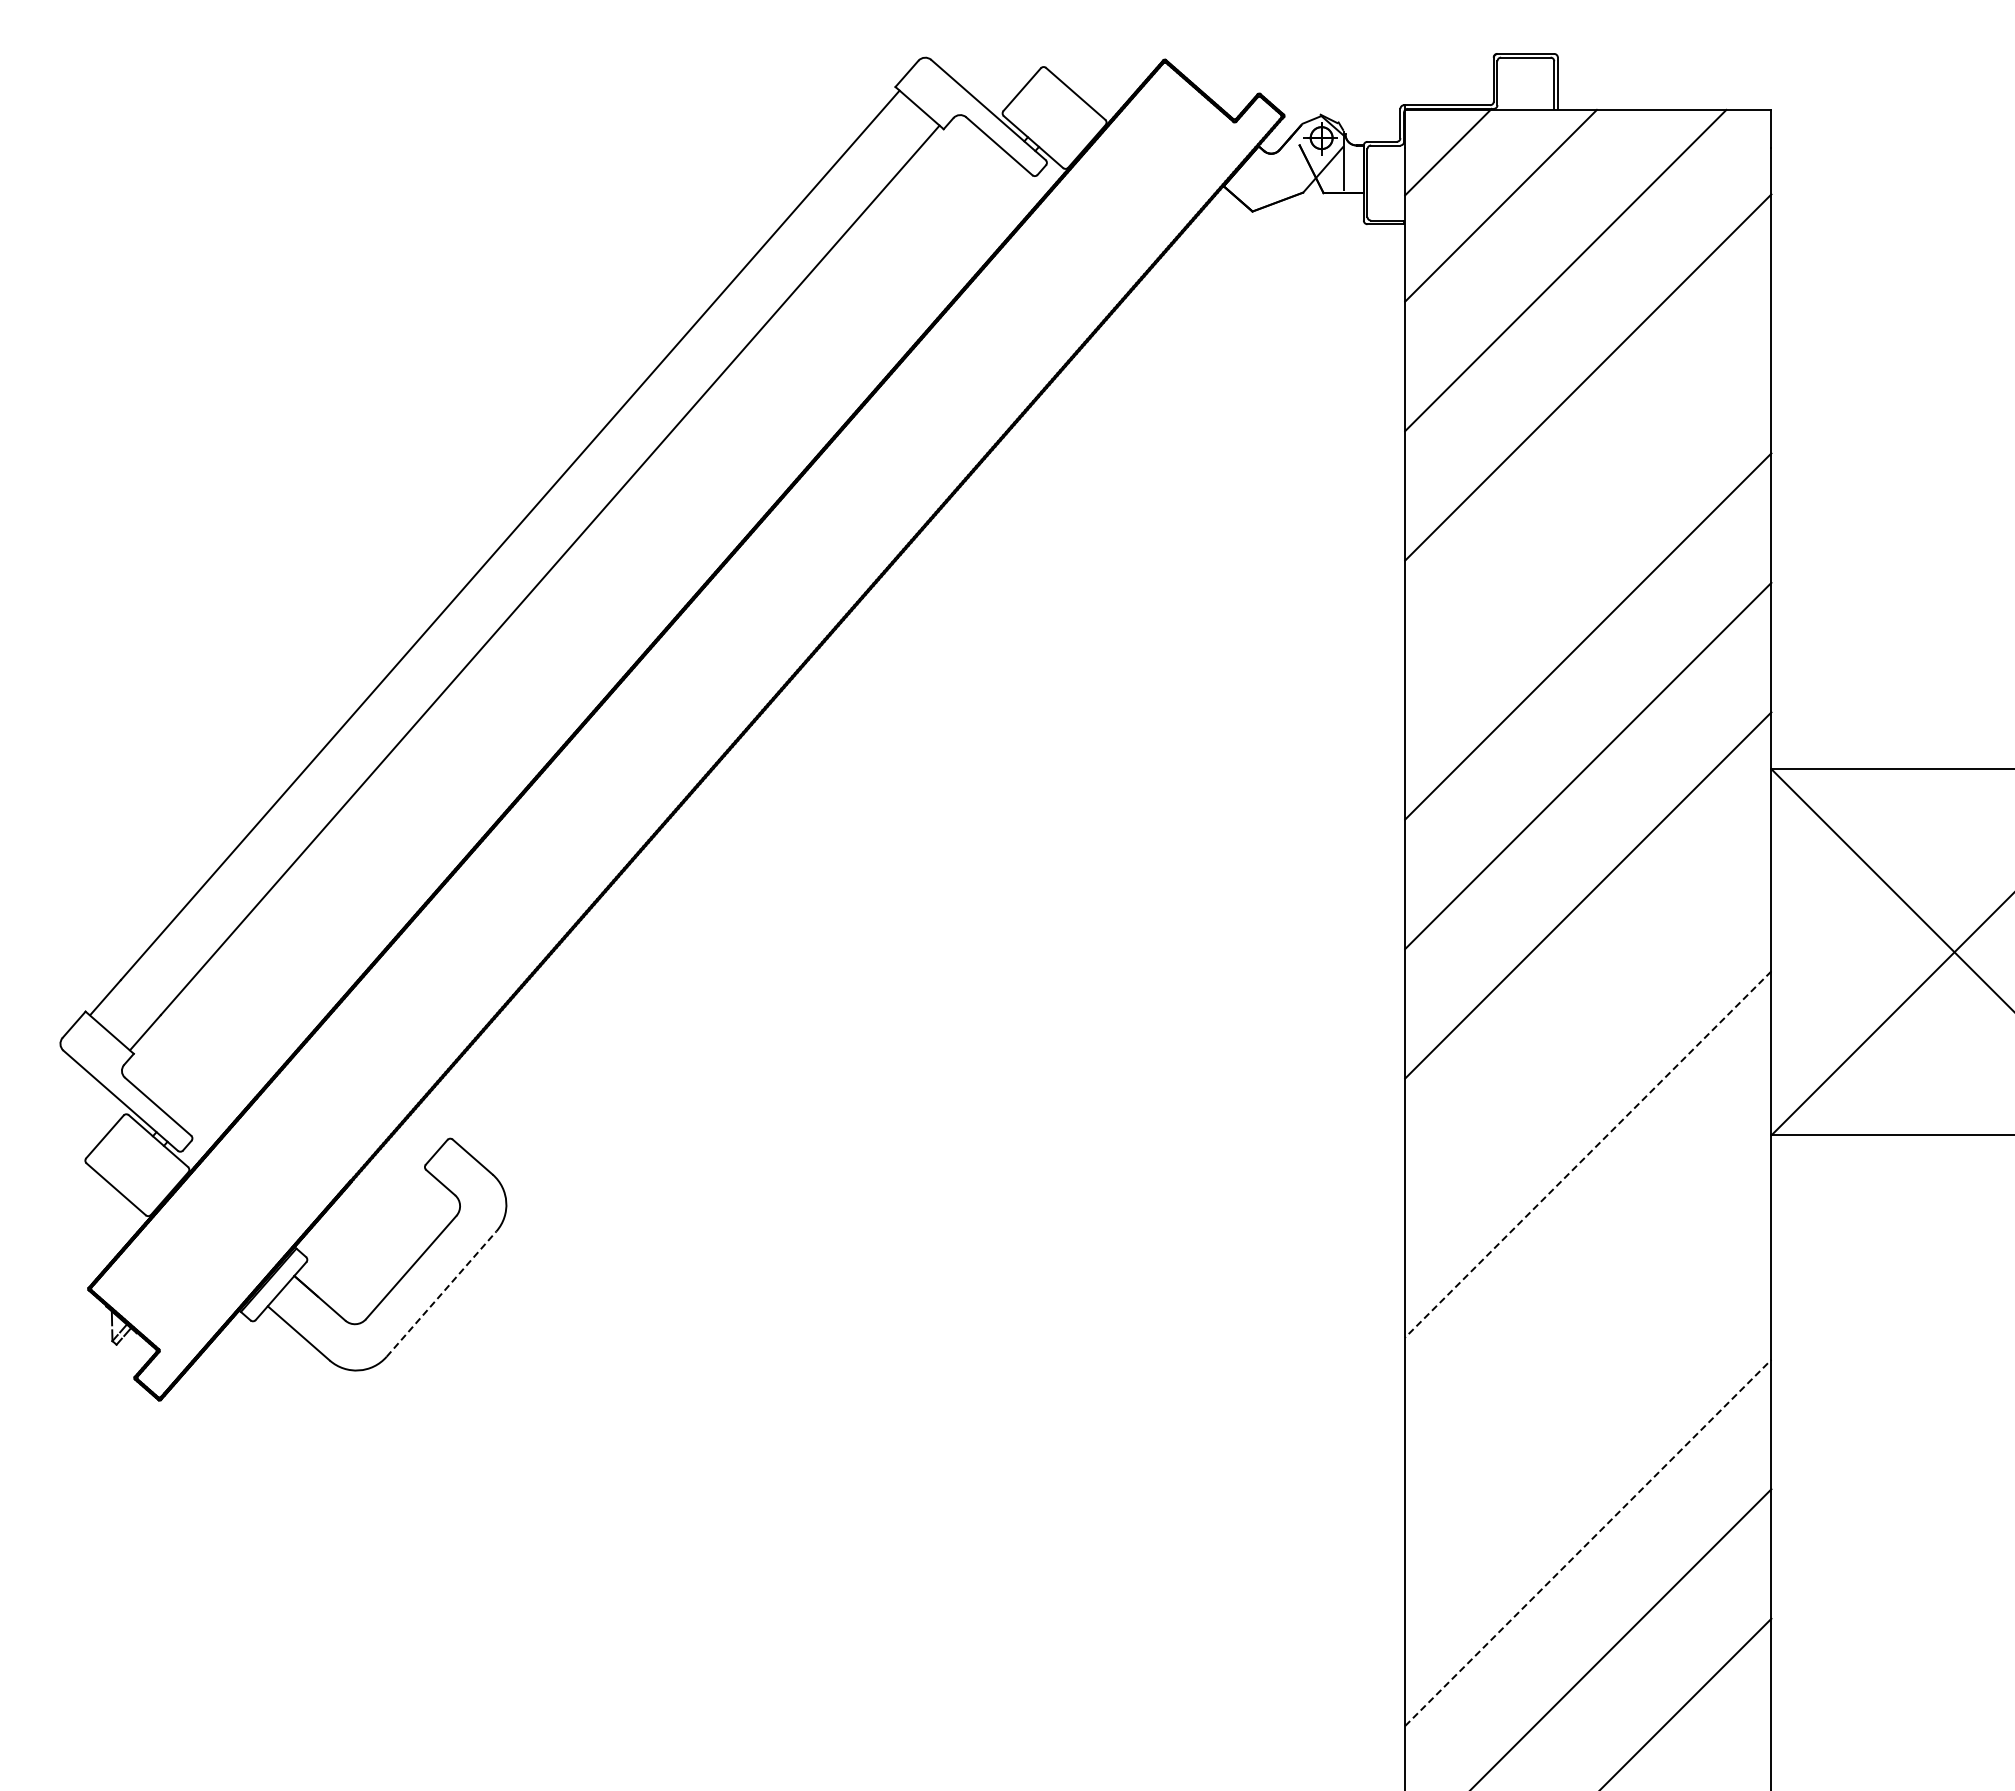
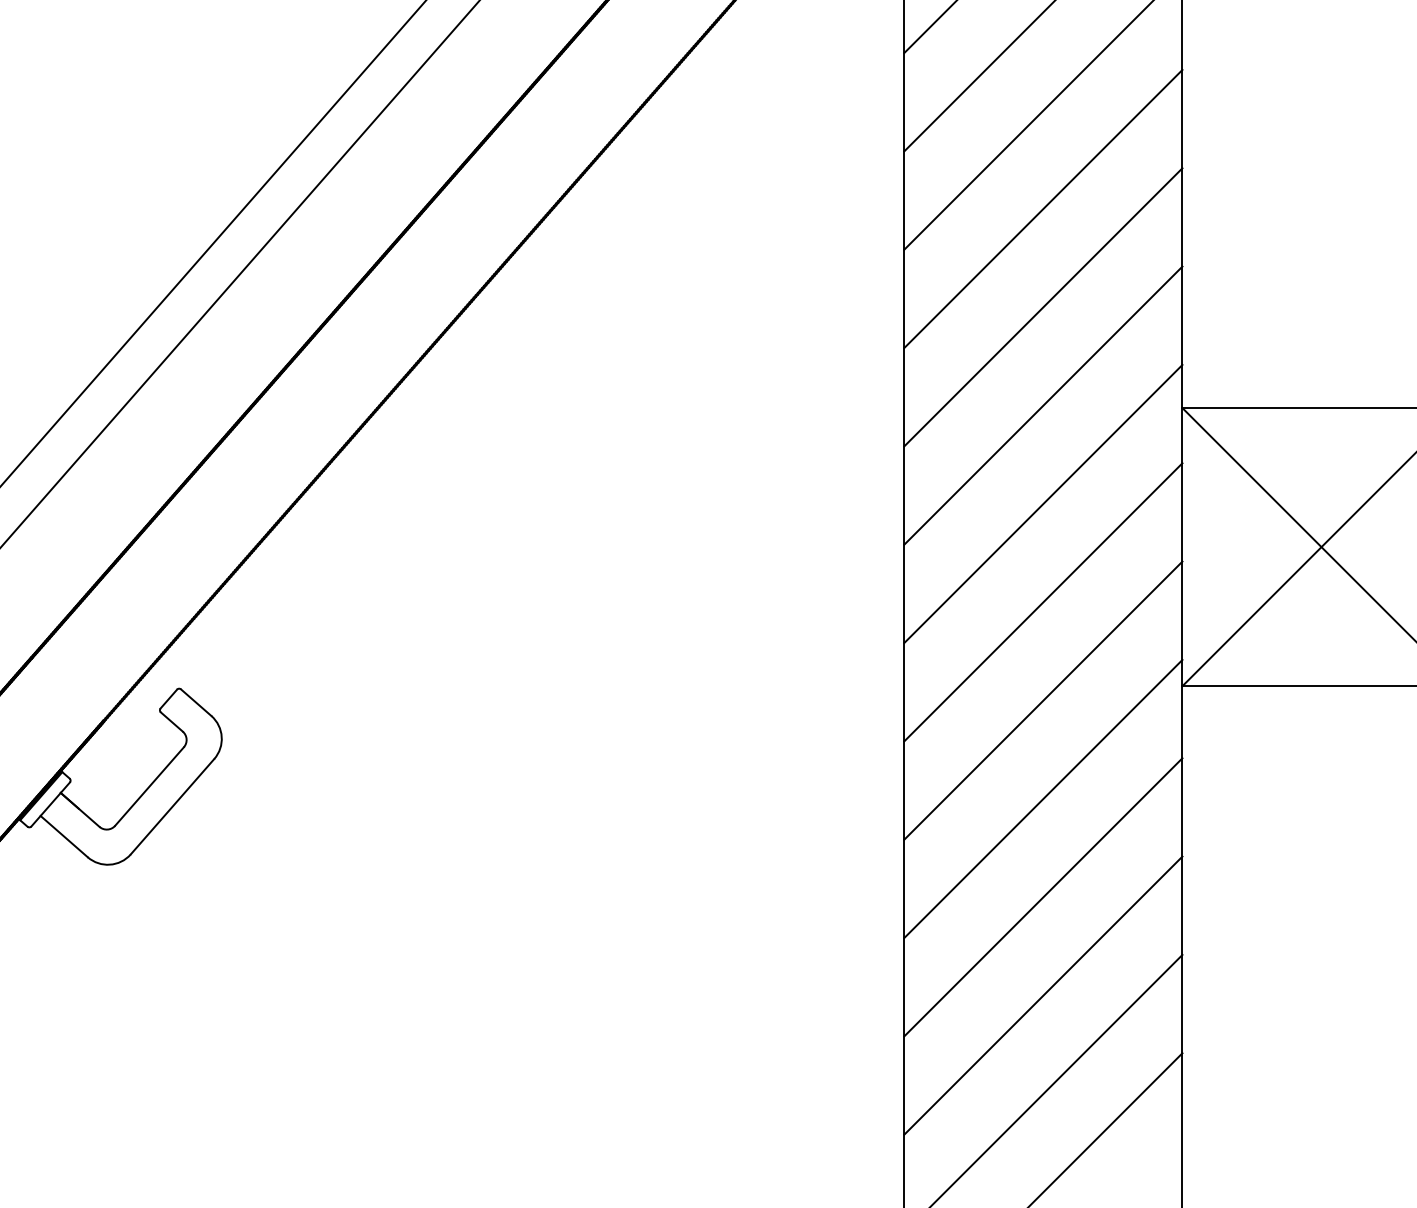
line: (1588, 506) -> (1043, 208), added
line: (1588, 1024) -> (1043, 601), added
line: (1588, 1154) -> (1043, 700), dashed -> solid
line: (1588, 1283) -> (1043, 798), added
line: (441, 1293) -> (172, 806), dashed -> solid
line: (1588, 1413) -> (1043, 897), added
line: (1588, 1542) -> (1043, 995), dashed -> solid

